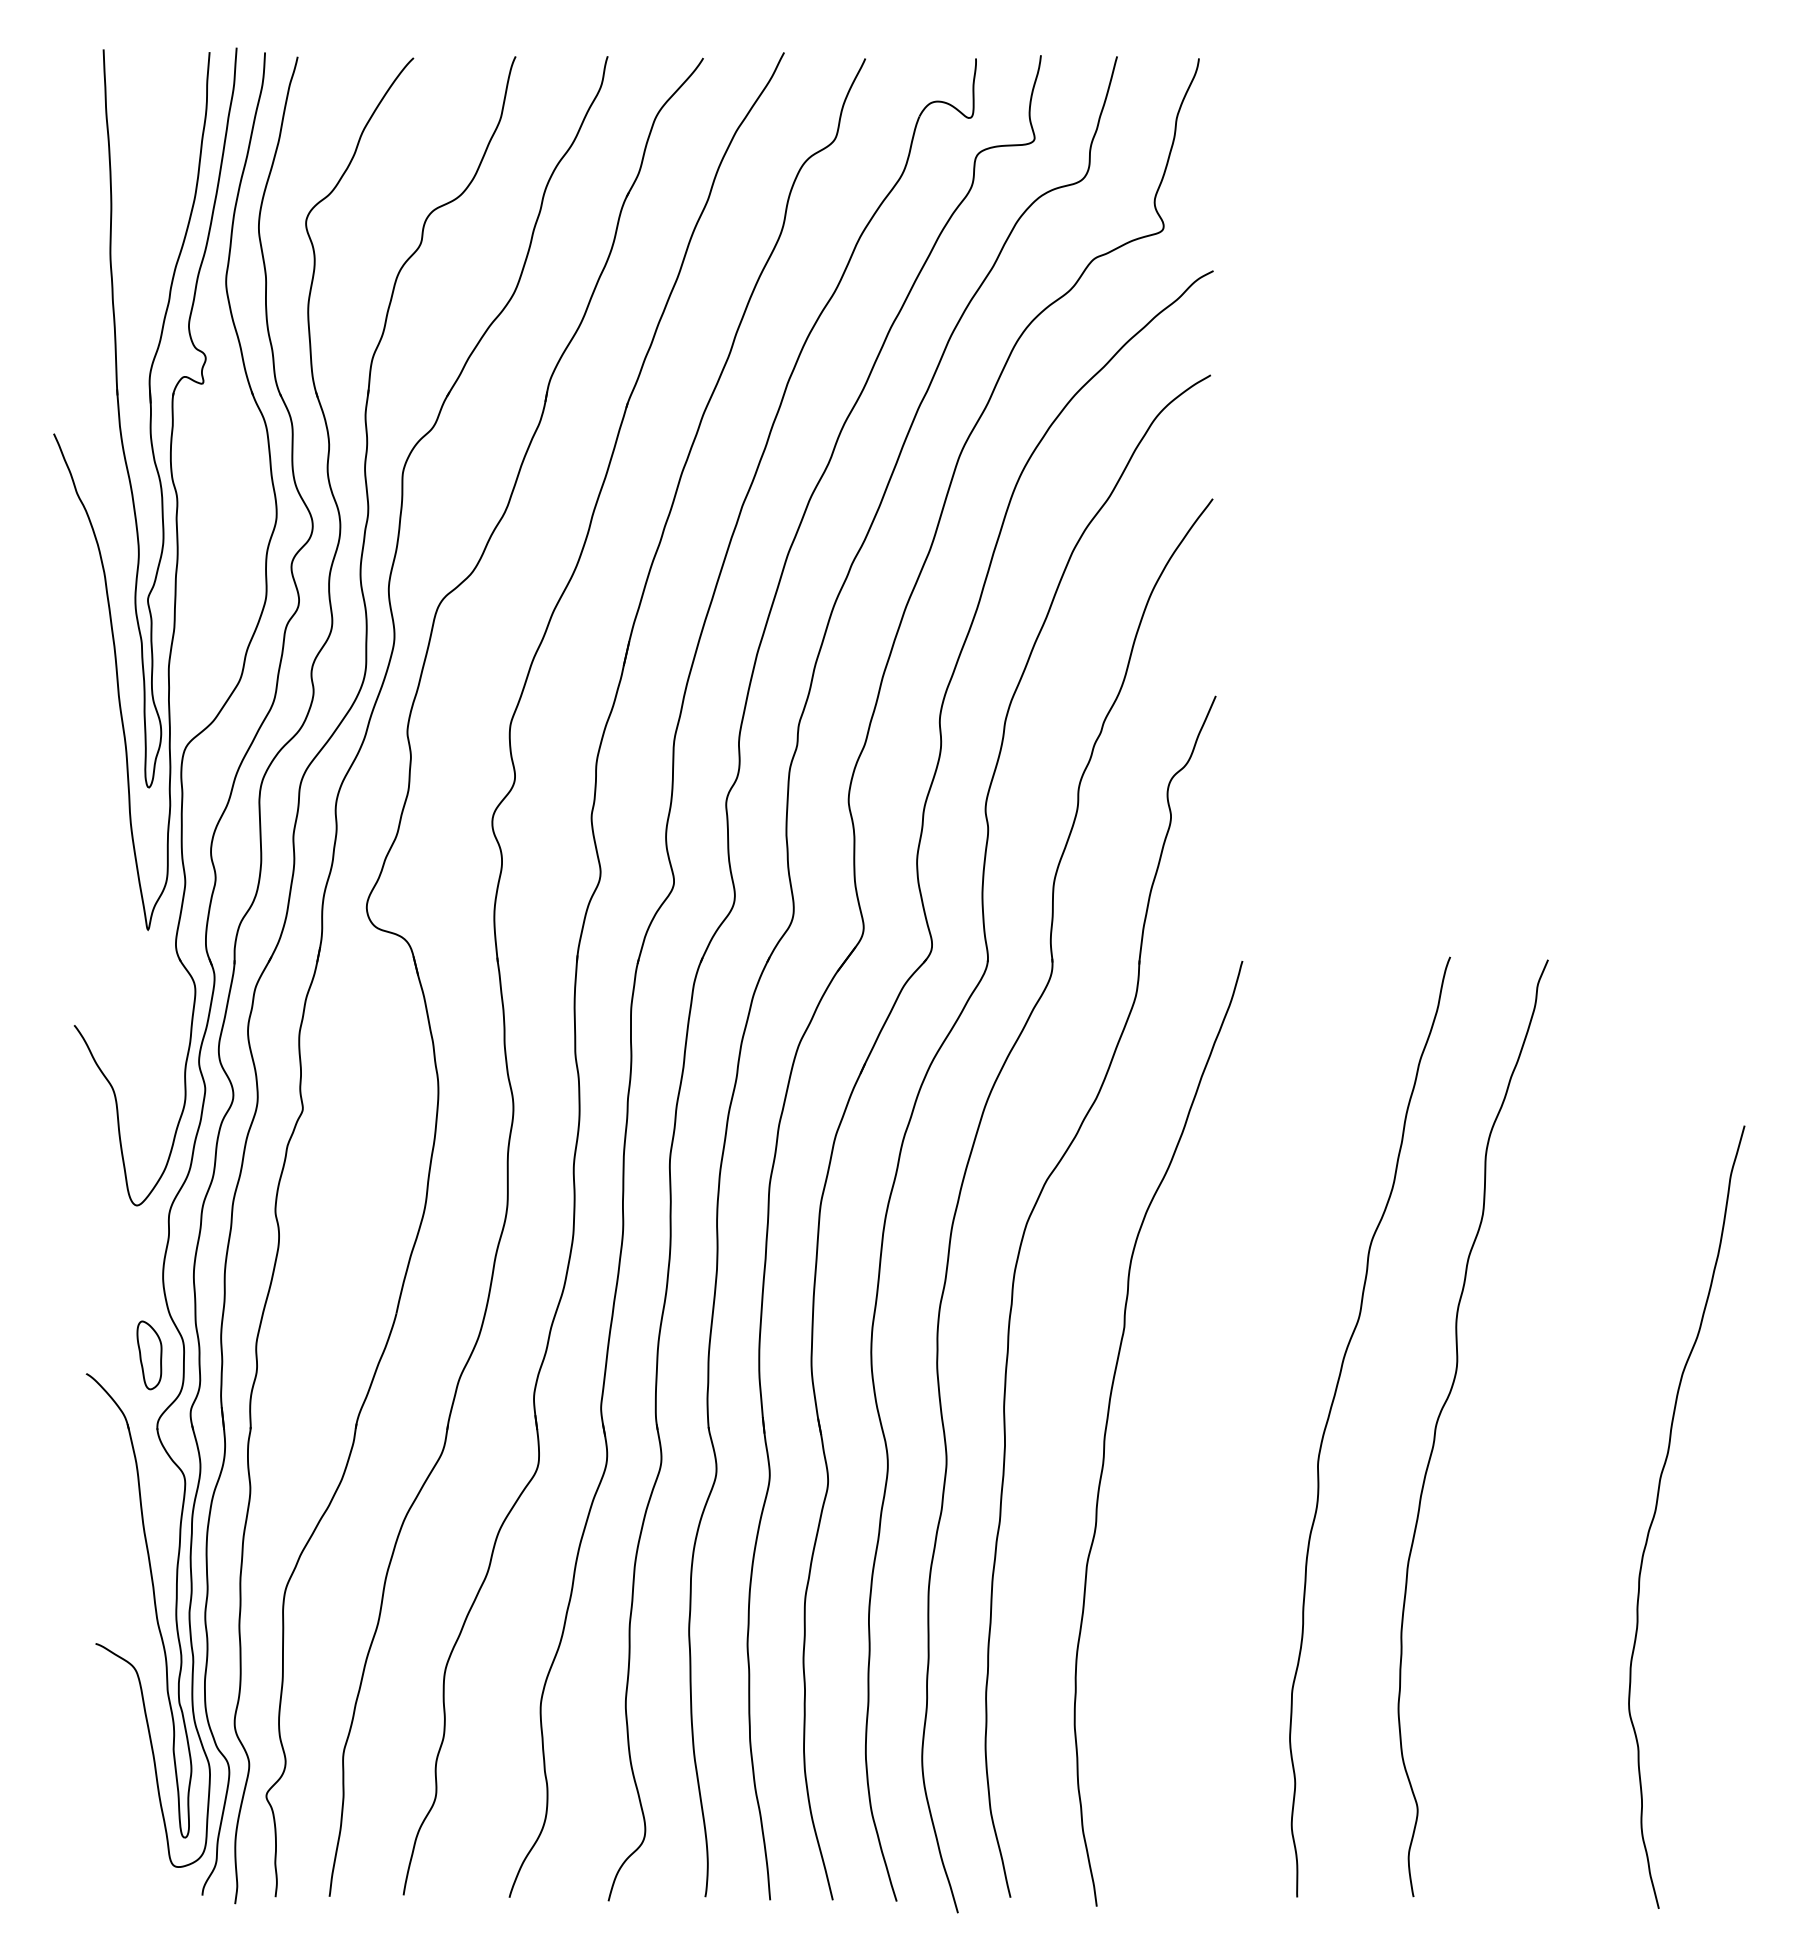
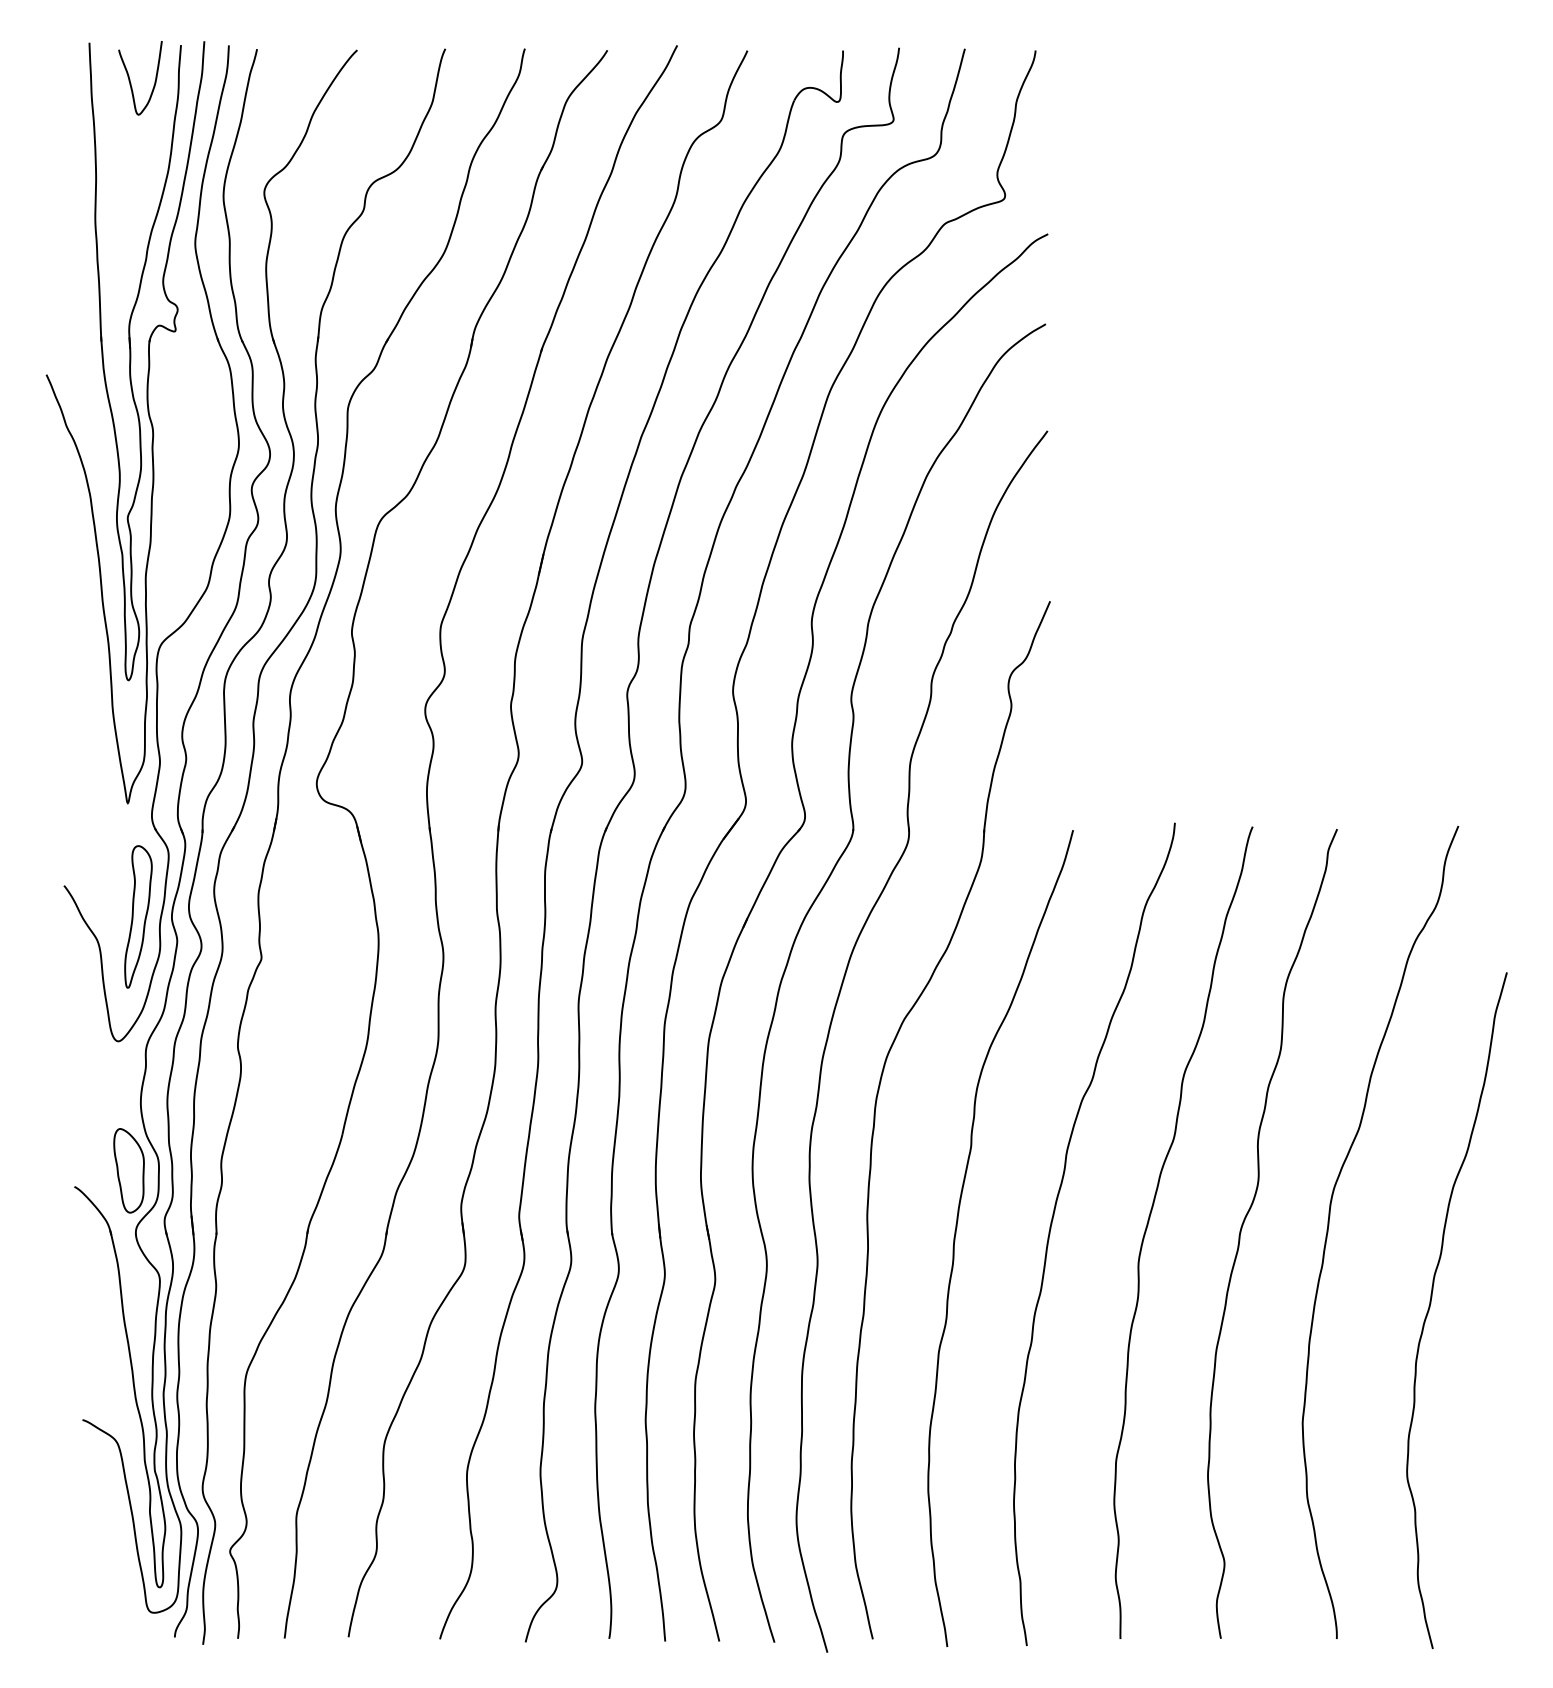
curve: (151, 93) -> (130, 80), added
part: (160, 1061) -> (138, 916), added
part: (149, 1355) -> (129, 1170), size x1.43
curve: (1218, 1416) -> (1052, 1223), added
curve: (1538, 1423) -> (1328, 1229), added

